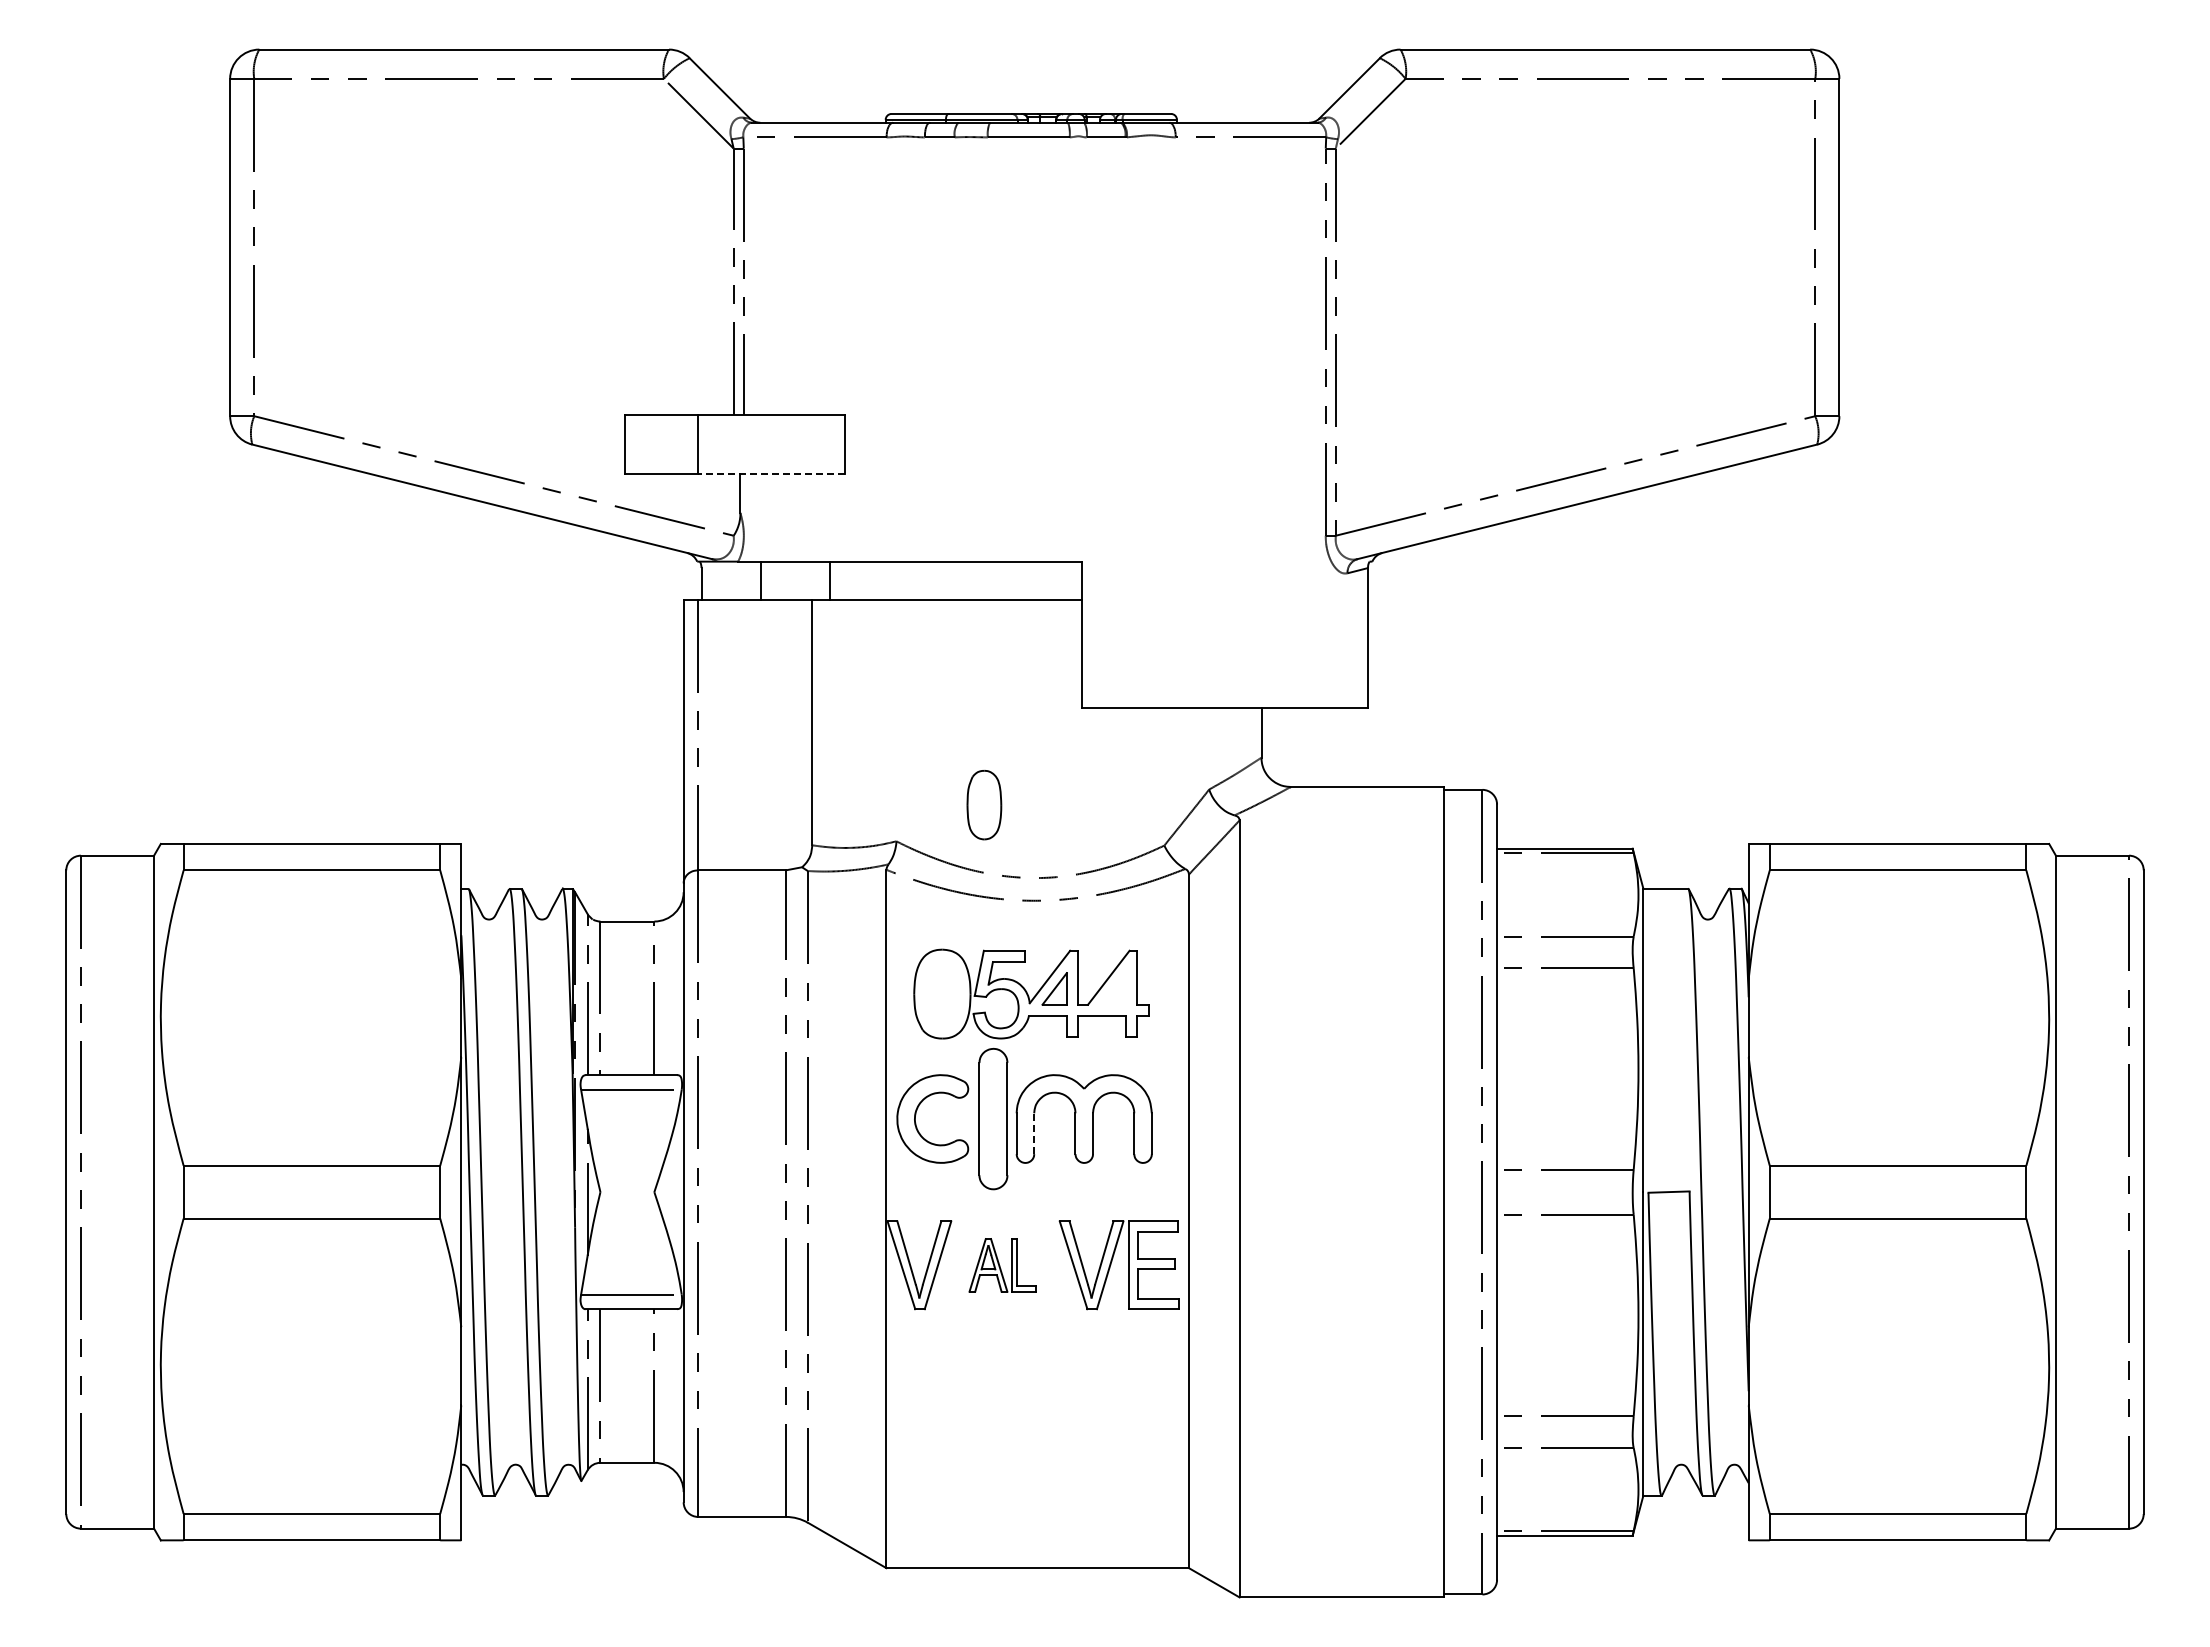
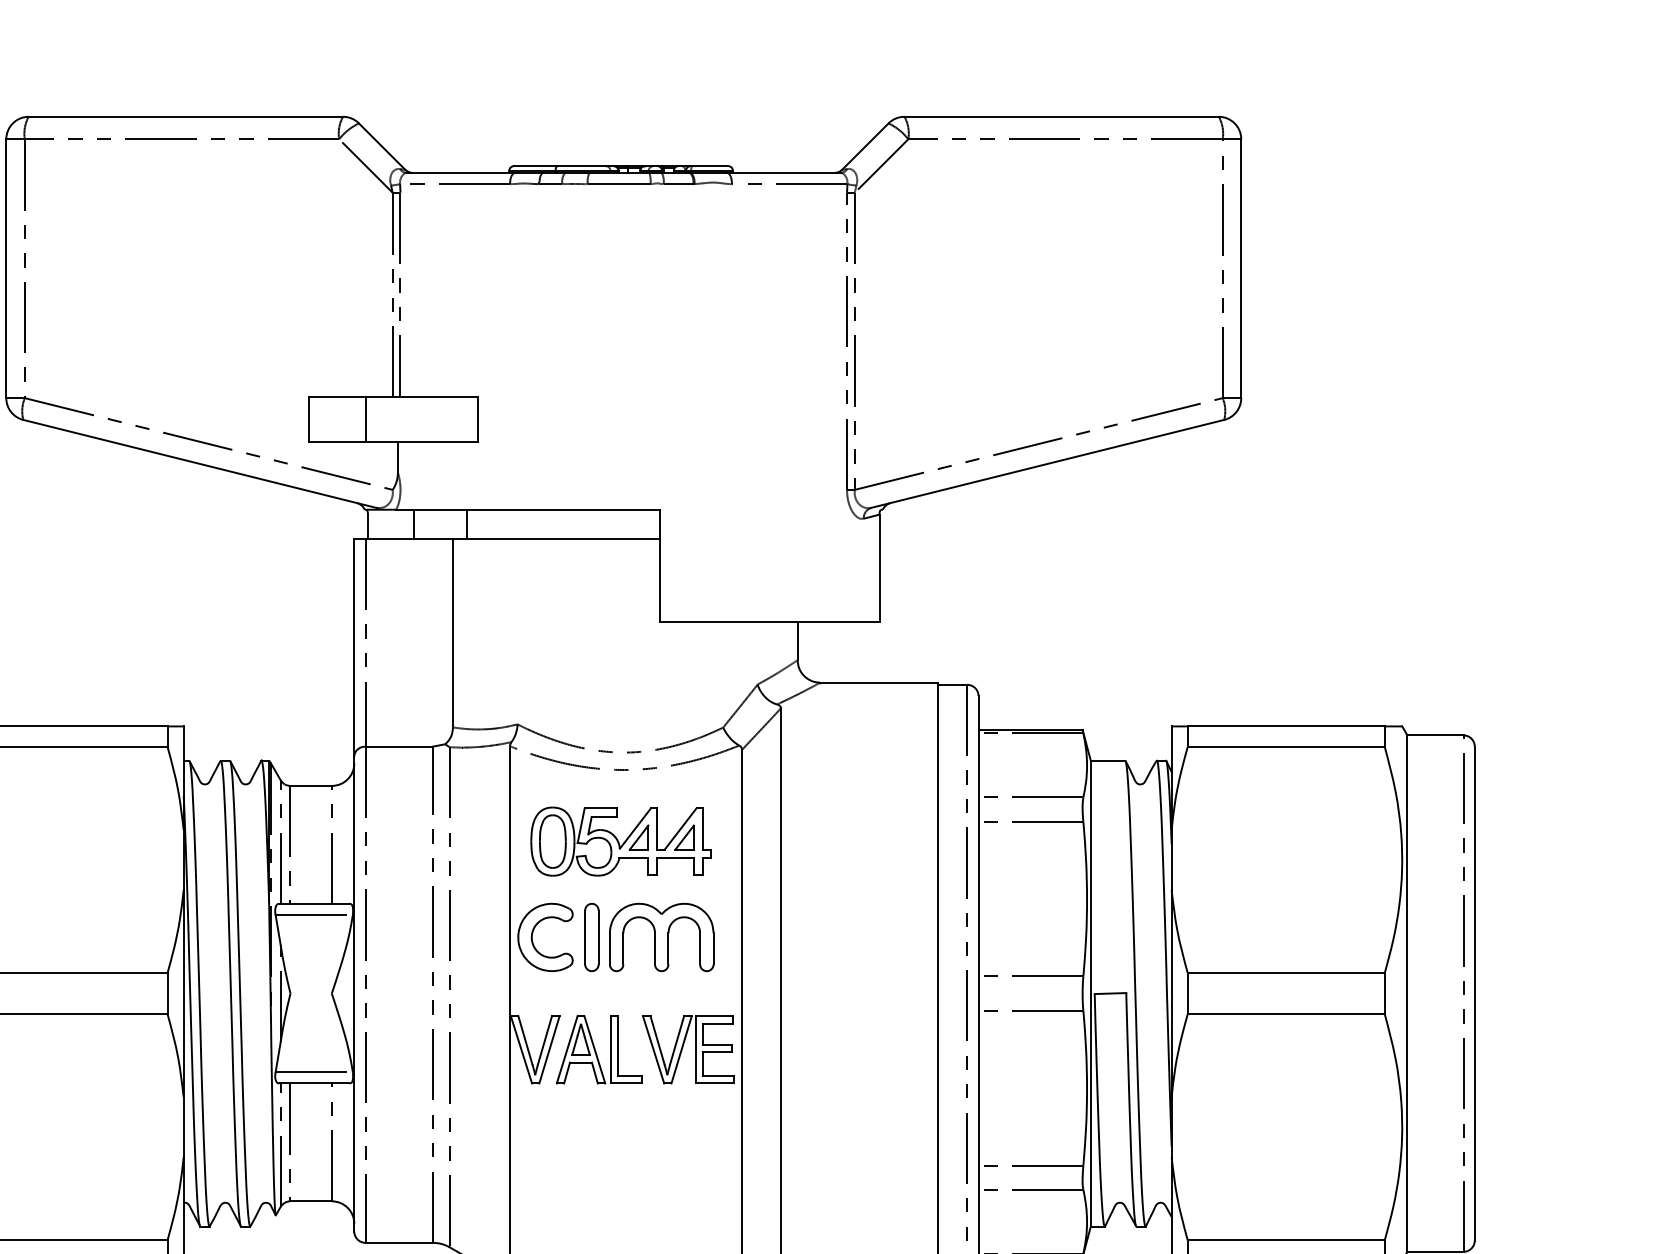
line: (771, 473) -> (421, 442), dashed -> solid
part: (984, 805) -> (552, 841), moved
part: (1113, 988) -> (684, 837), added
part: (992, 1118) -> (591, 937), size x0.62
line: (1034, 1133) -> (623, 948), dashed -> solid
part: (1002, 1265) -> (599, 1049), size x1.67

